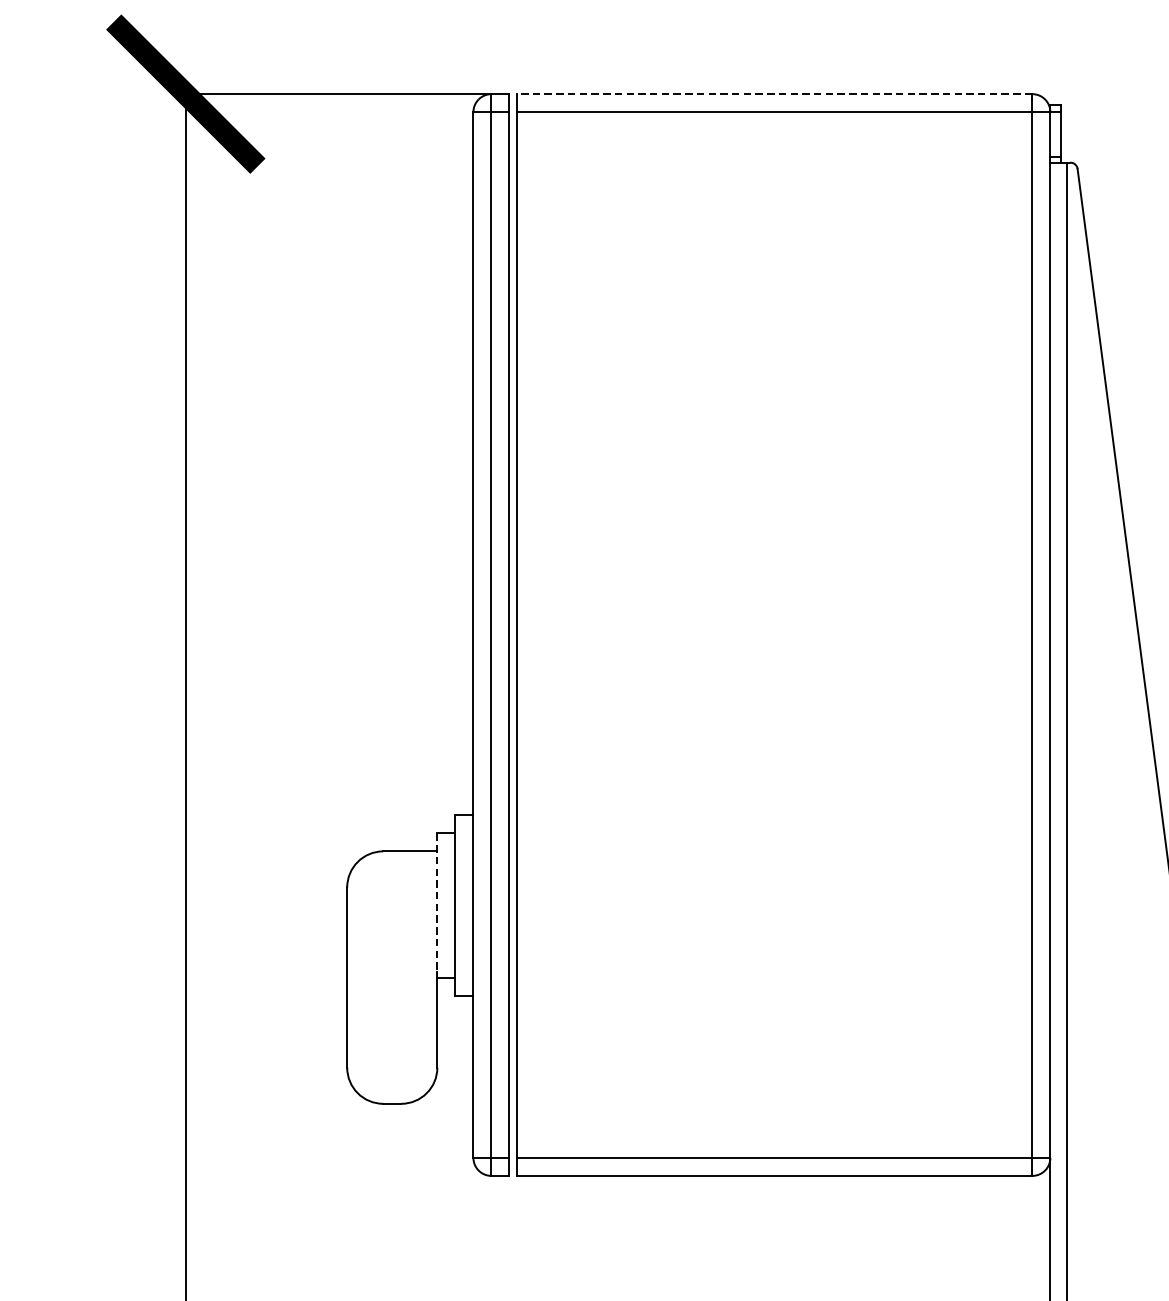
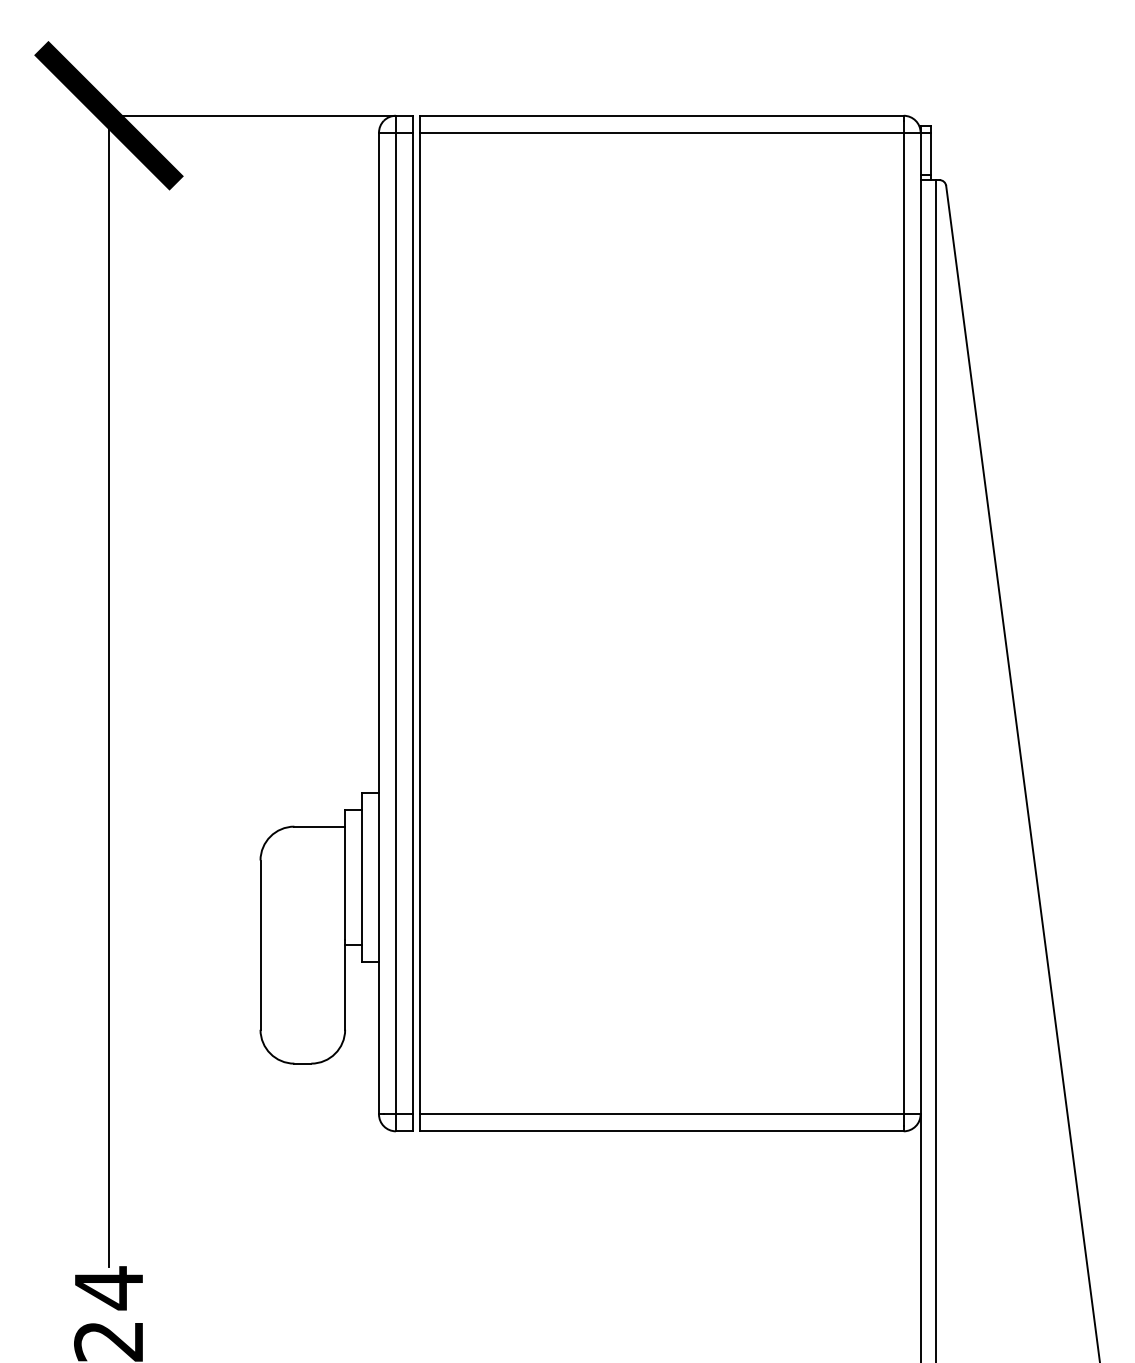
line: (774, 93) -> (661, 115), dashed -> solid
line: (437, 903) -> (345, 875), dashed -> solid

